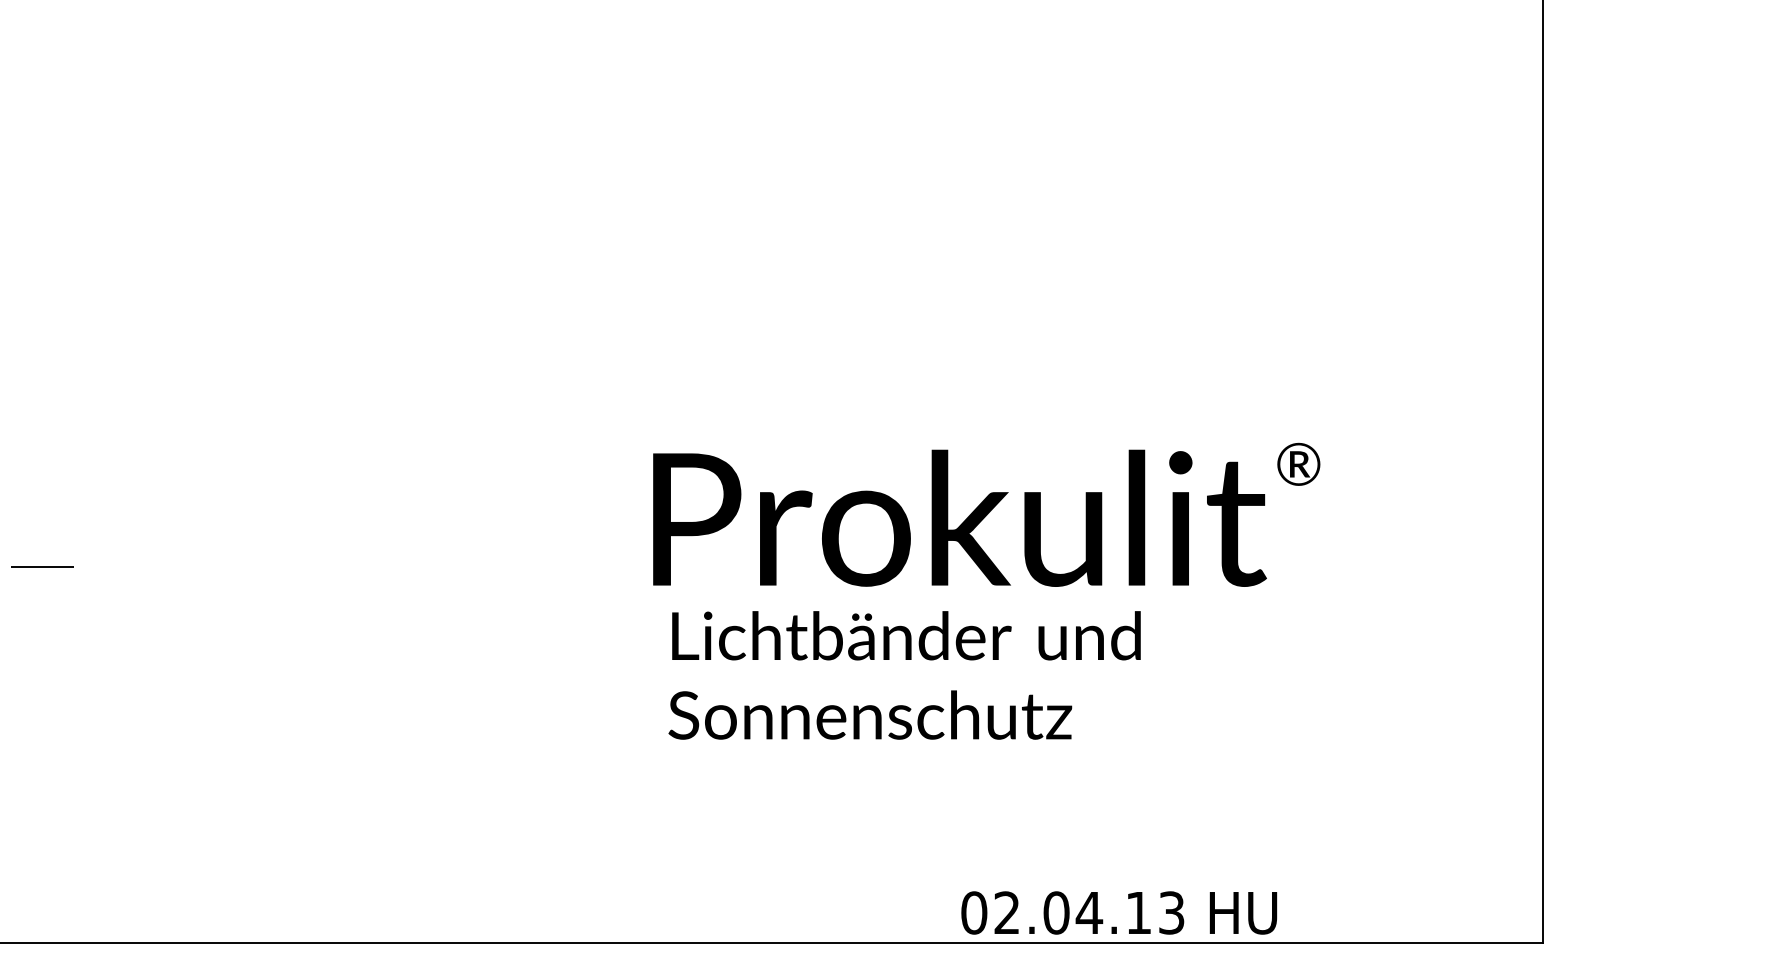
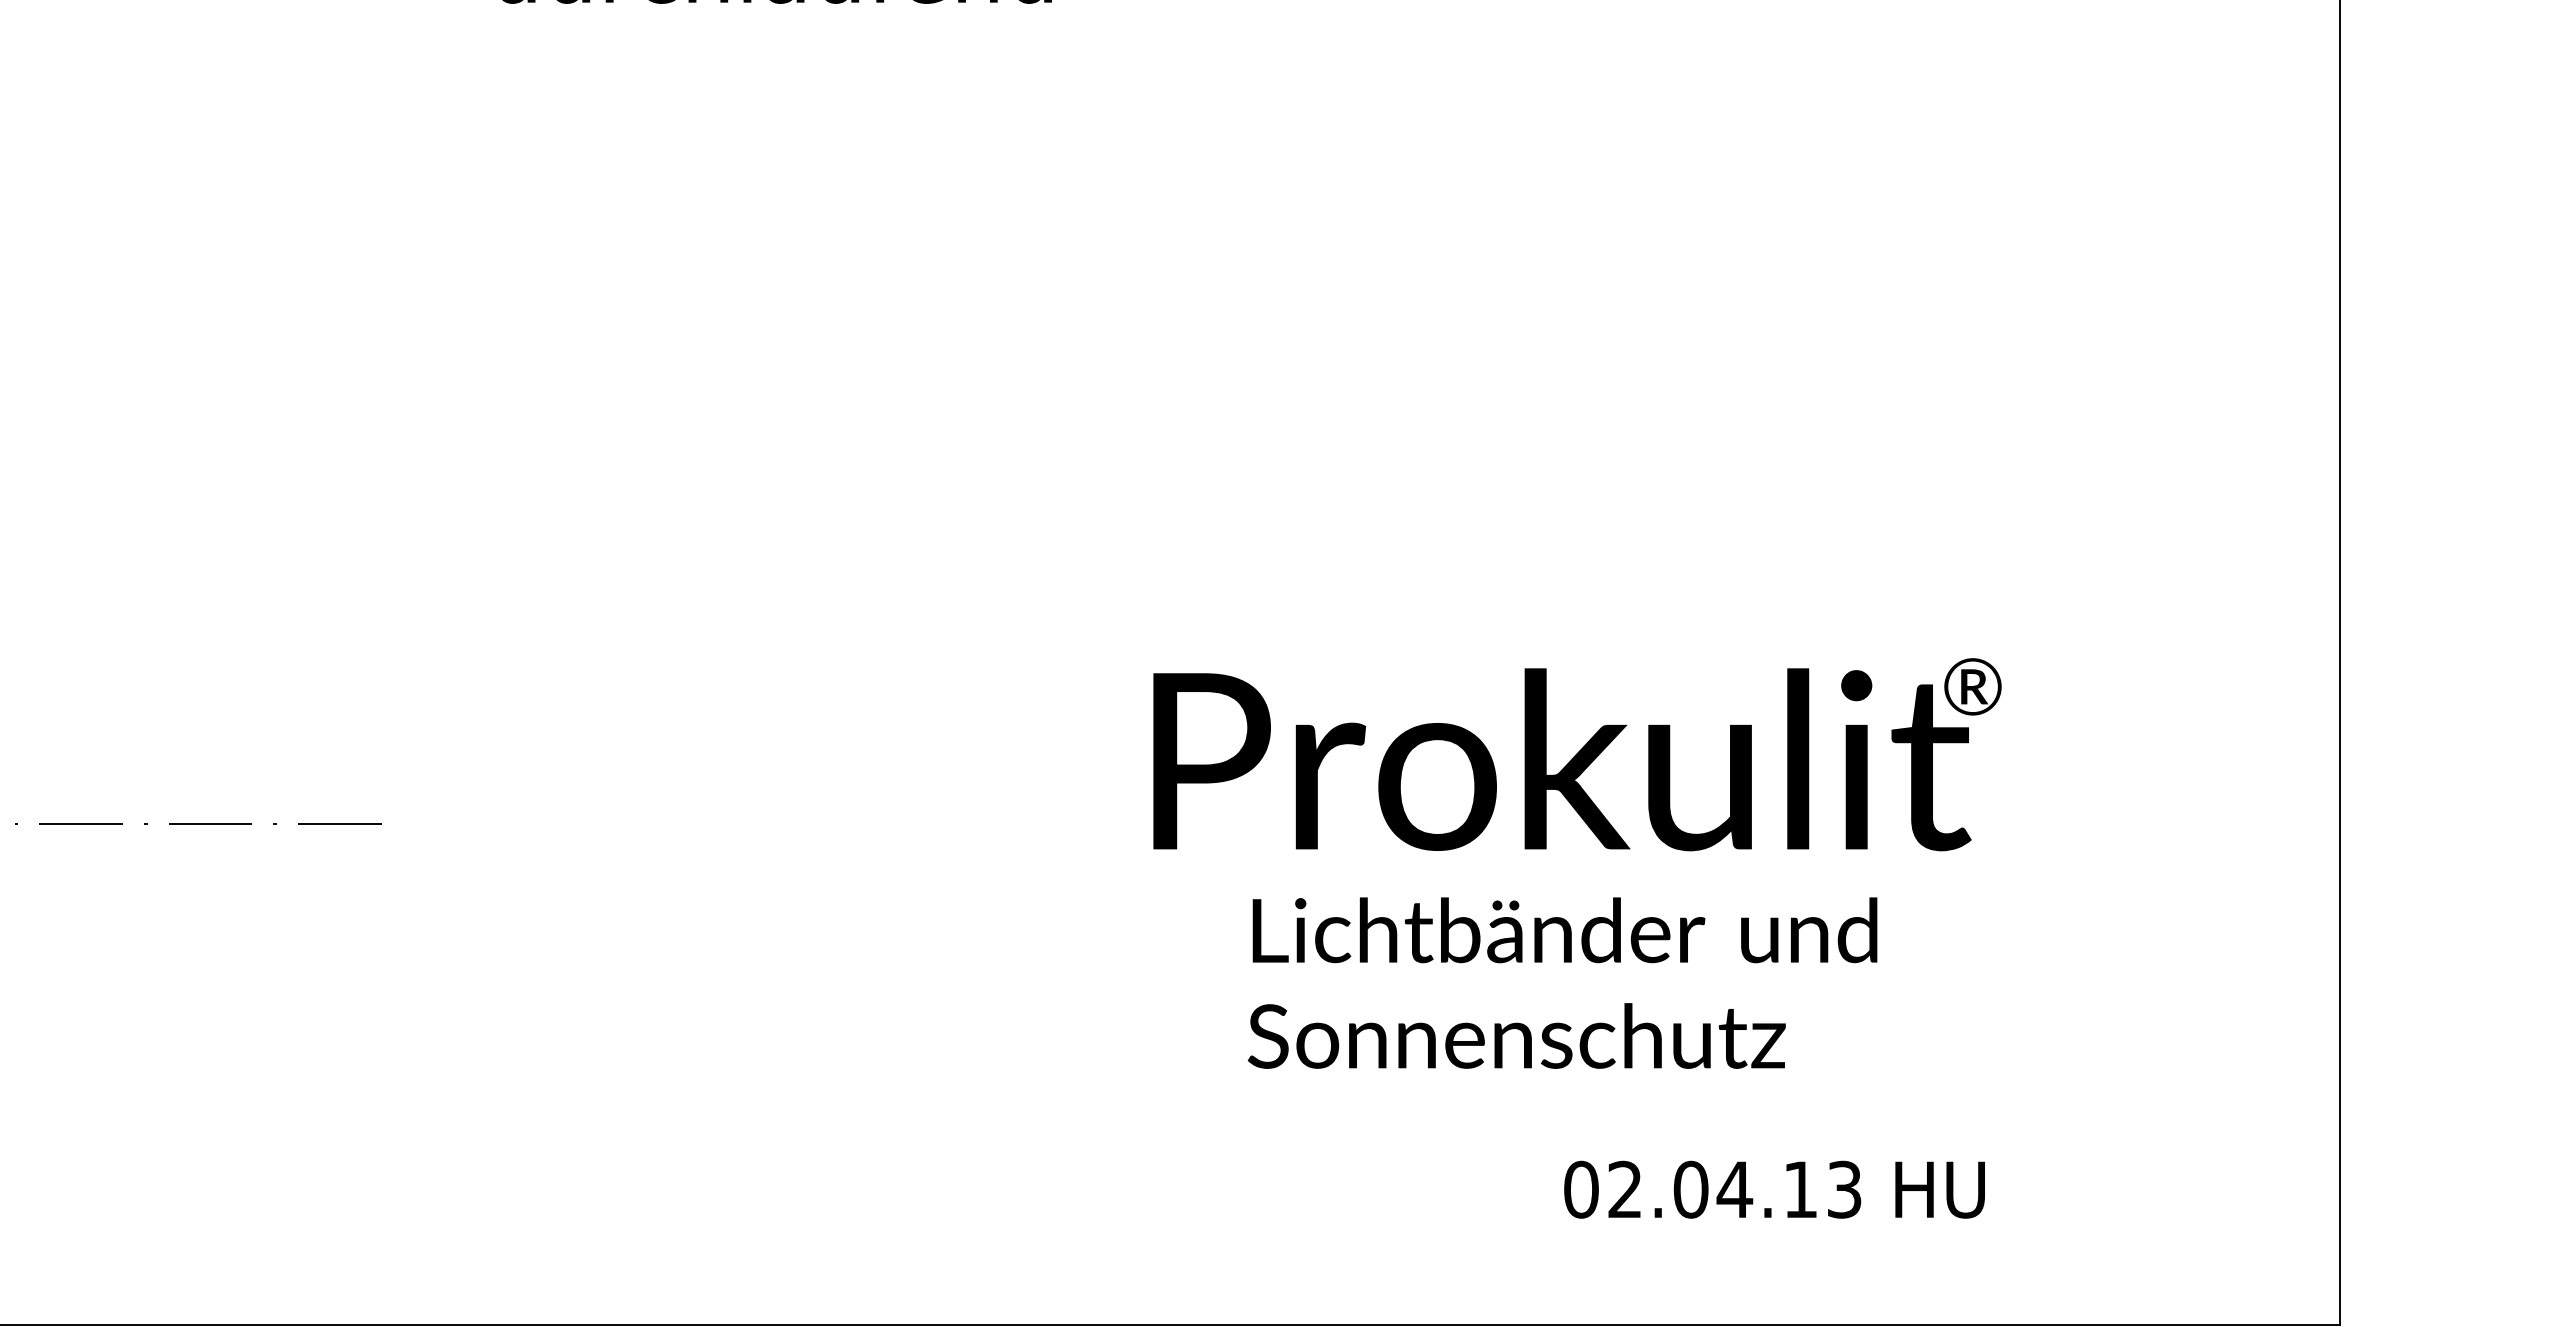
text: (1298, 464) -> (1972, 686), moved
text: (904, 674) -> (1562, 982), moved
text: (1119, 912) -> (1774, 1189), moved

